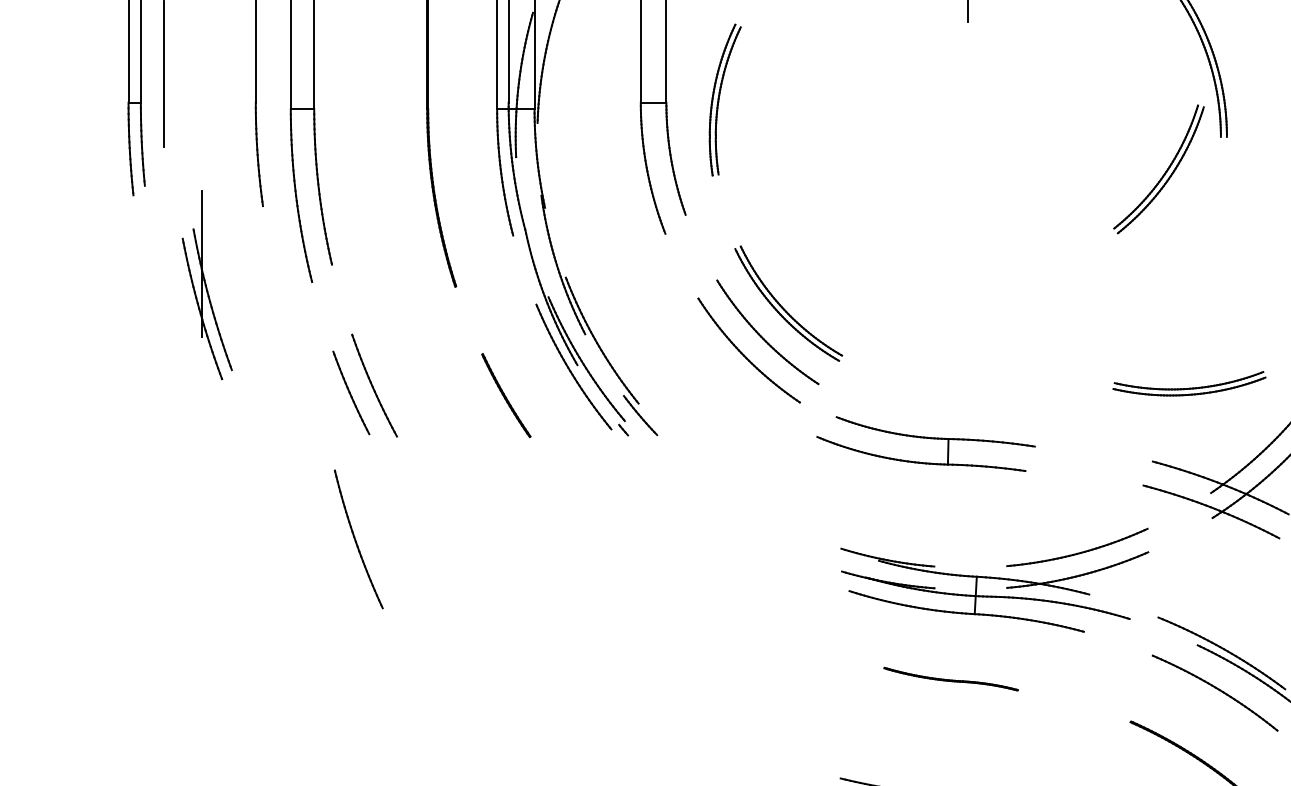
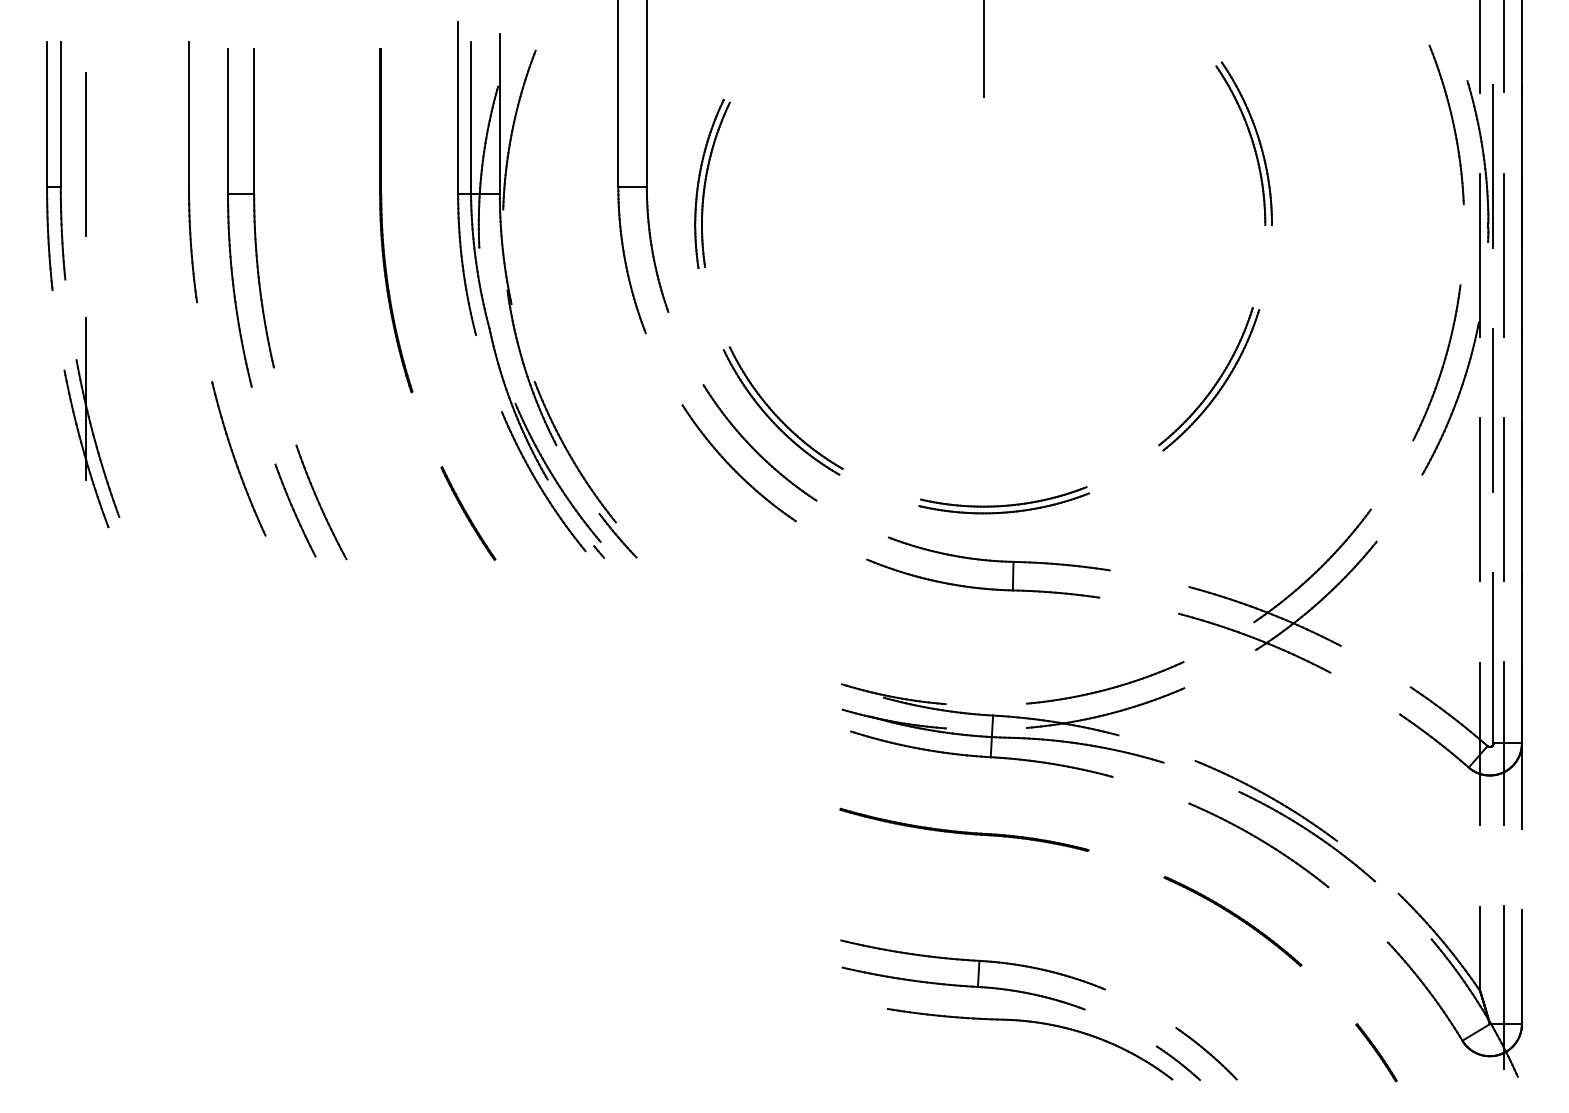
part: (1163, 174) -> (1214, 384), moved
part: (206, 285) -> (91, 422), moved
part: (1188, 383) -> (1003, 500), moved
part: (926, 444) -> (988, 567), moved
part: (358, 539) -> (238, 458), moved
part: (951, 678) -> (964, 829), size x1.67

